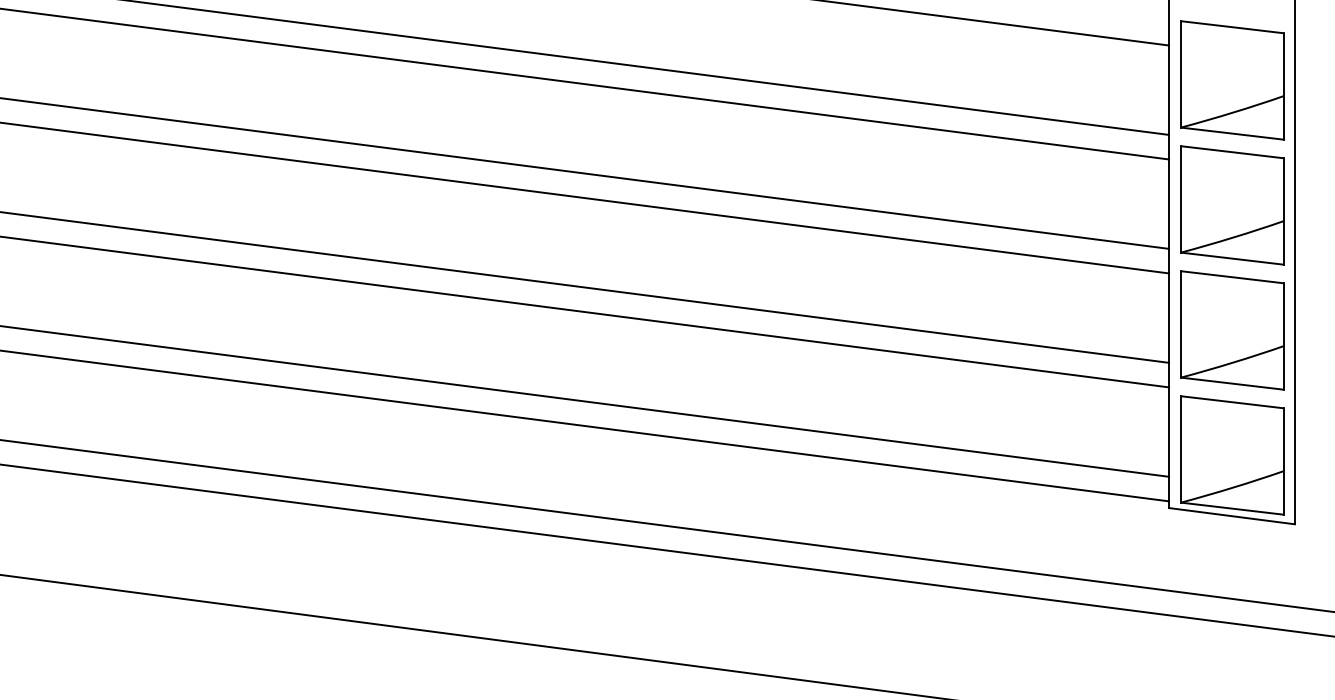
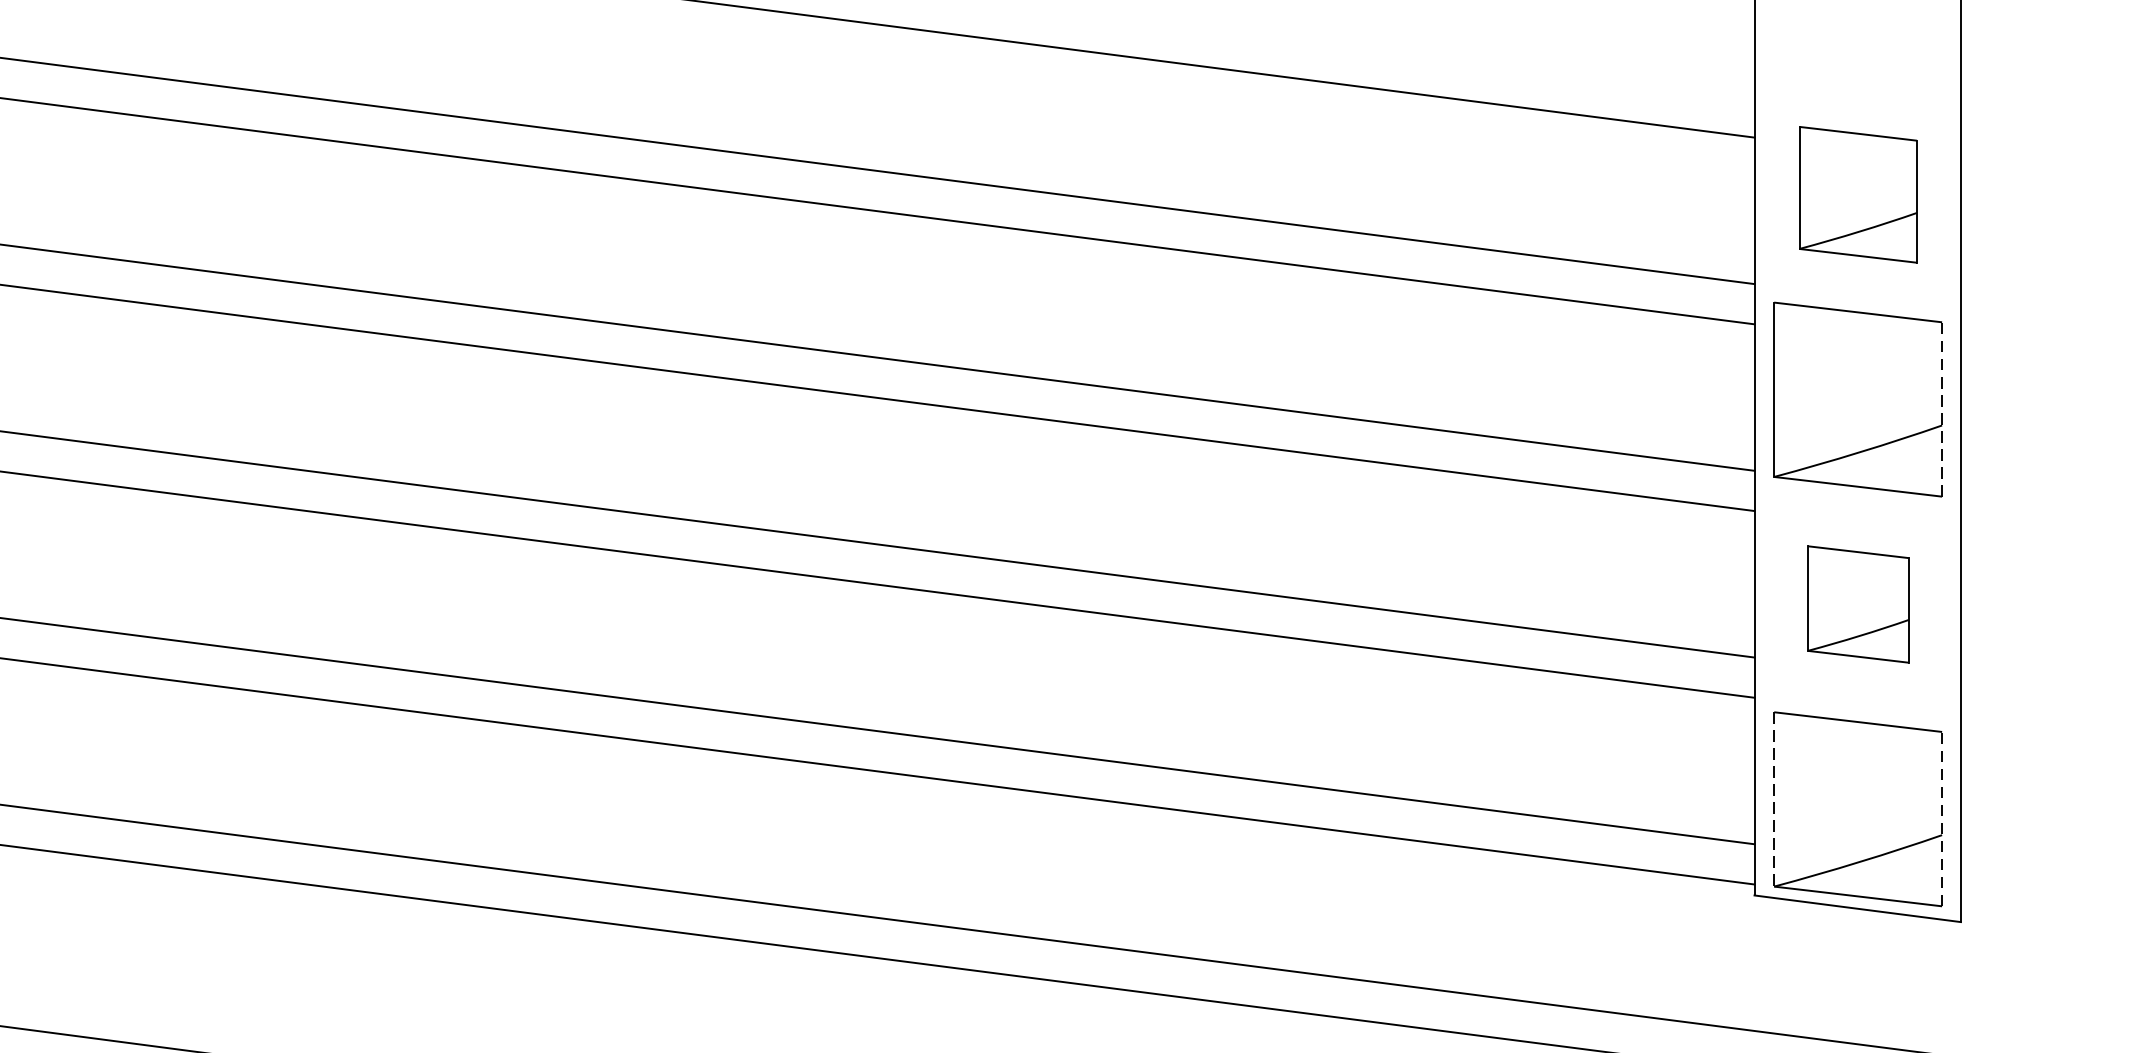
part: (1232, 80) -> (1858, 194), size x0.7
line: (1283, 210) -> (1942, 407), solid -> dashed
part: (1232, 330) -> (1858, 604), size x0.6
line: (1181, 449) -> (1774, 799), solid -> dashed
line: (1283, 460) -> (1942, 817), solid -> dashed

